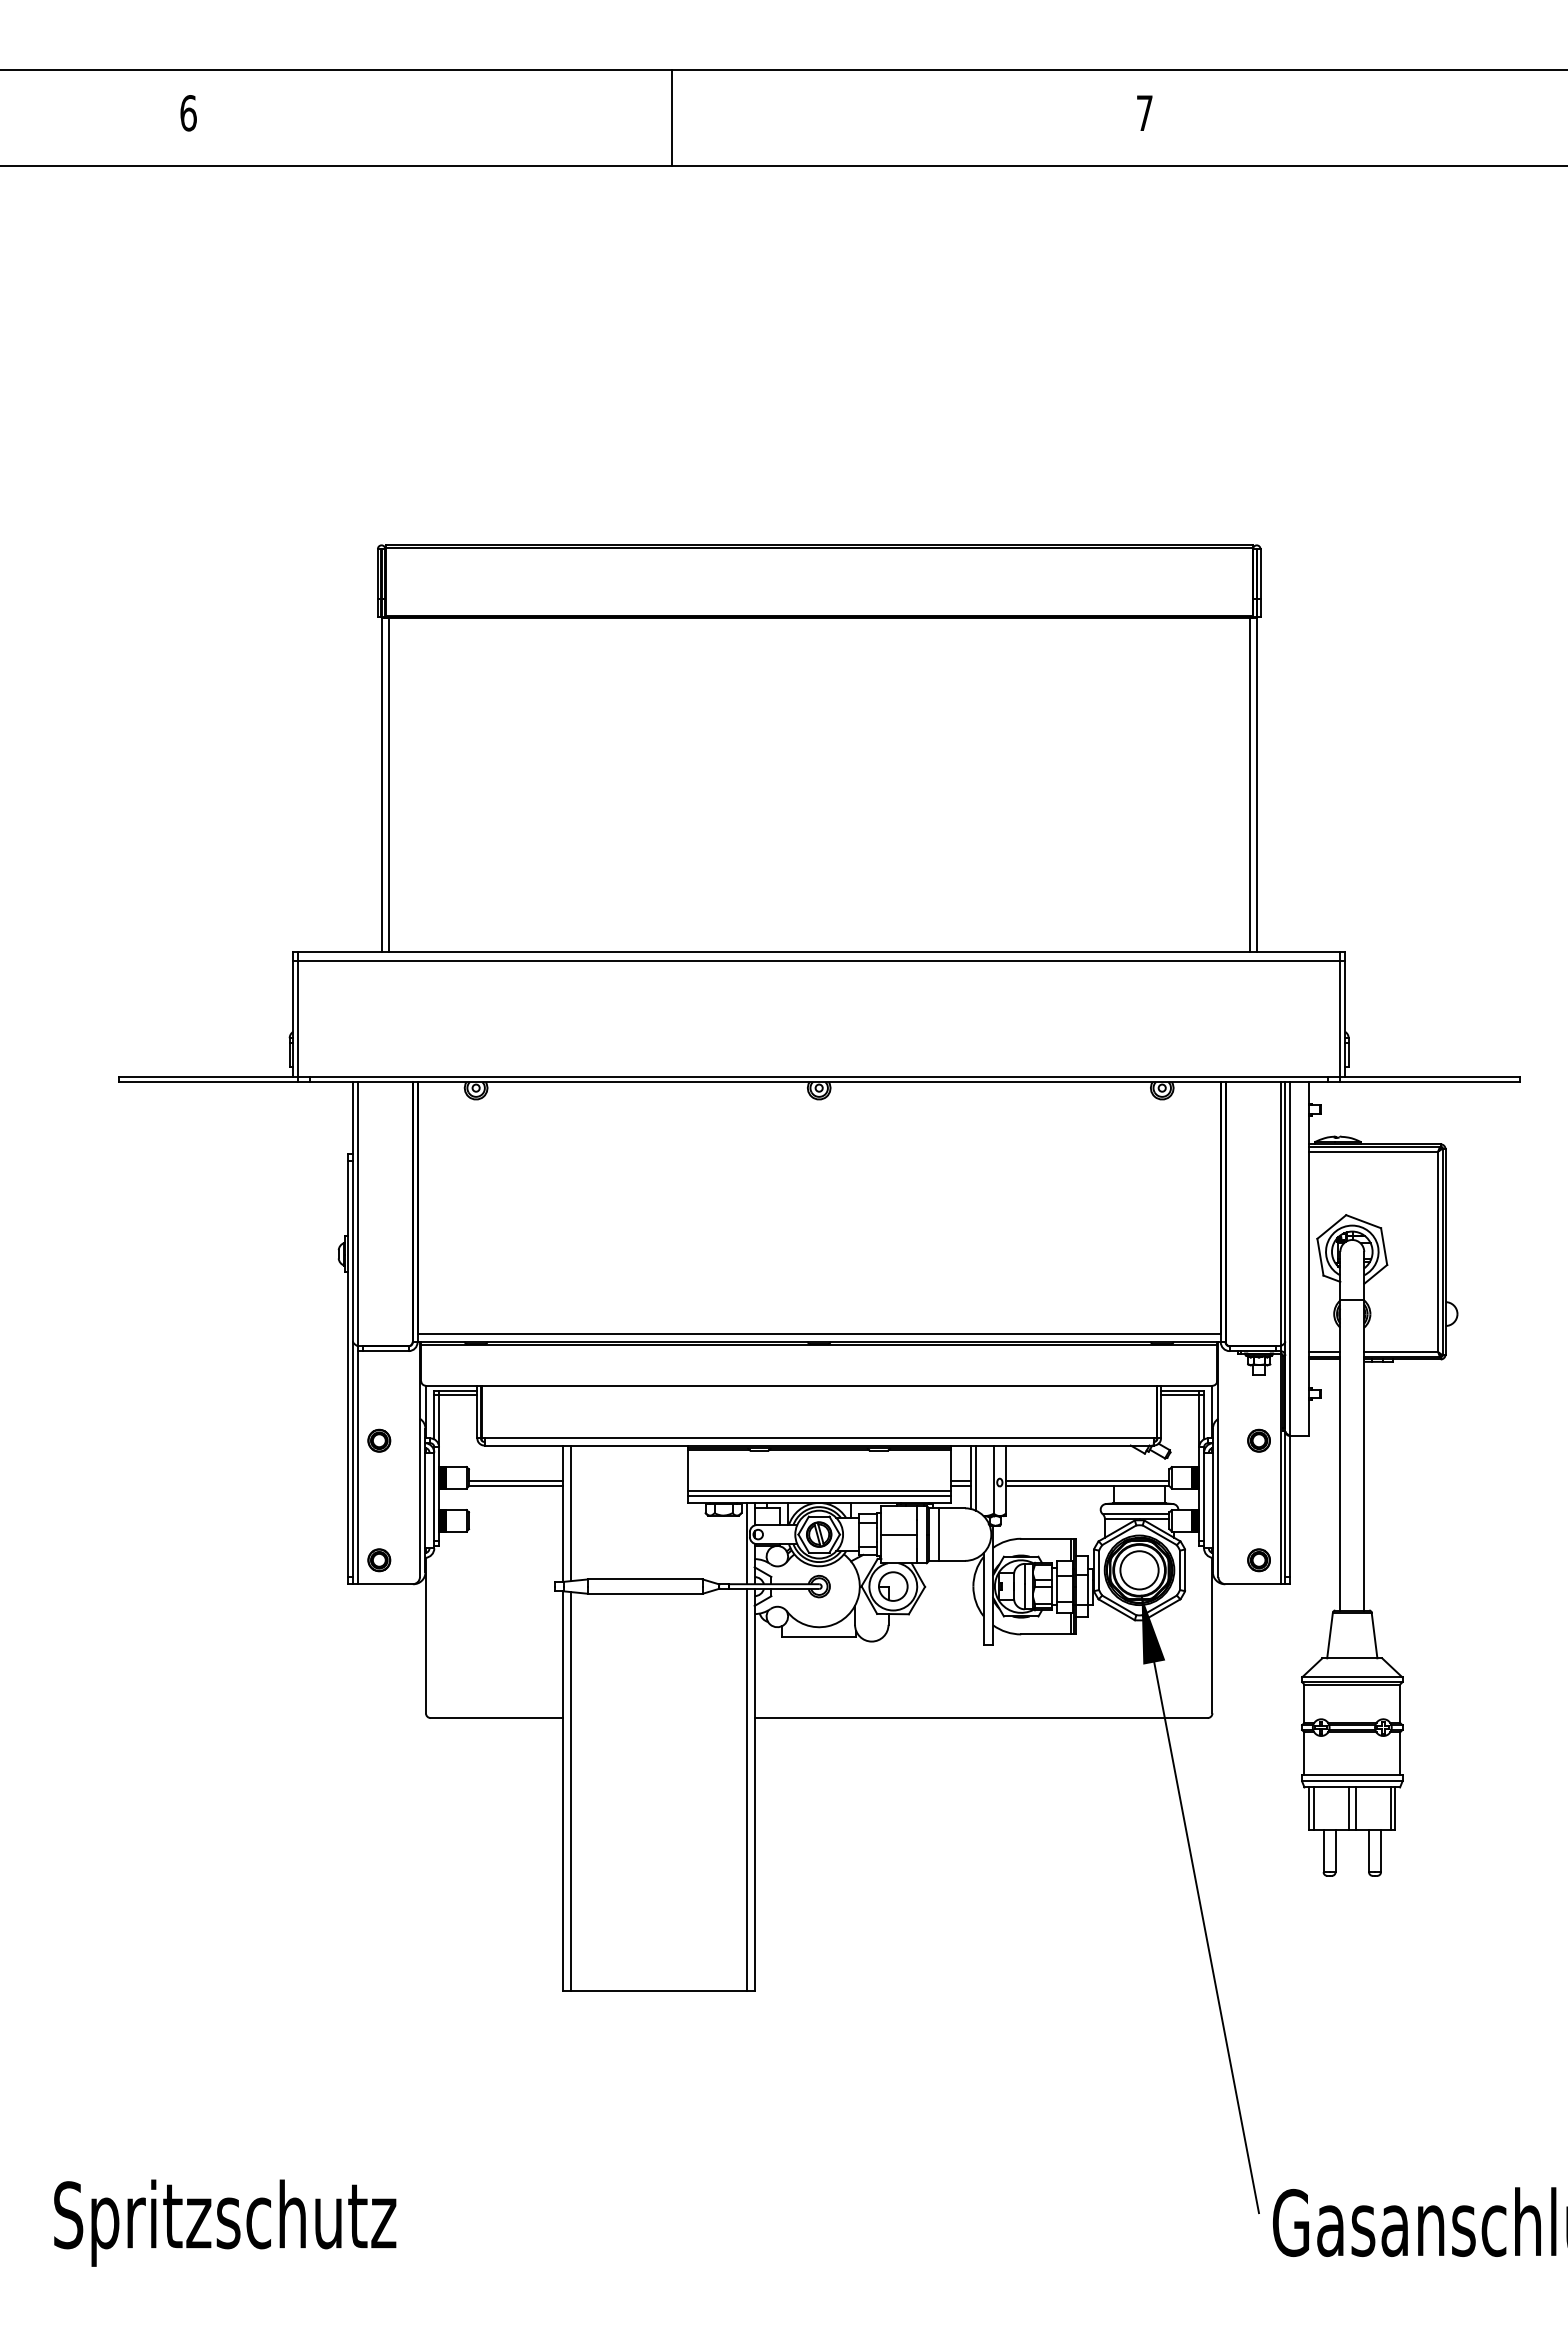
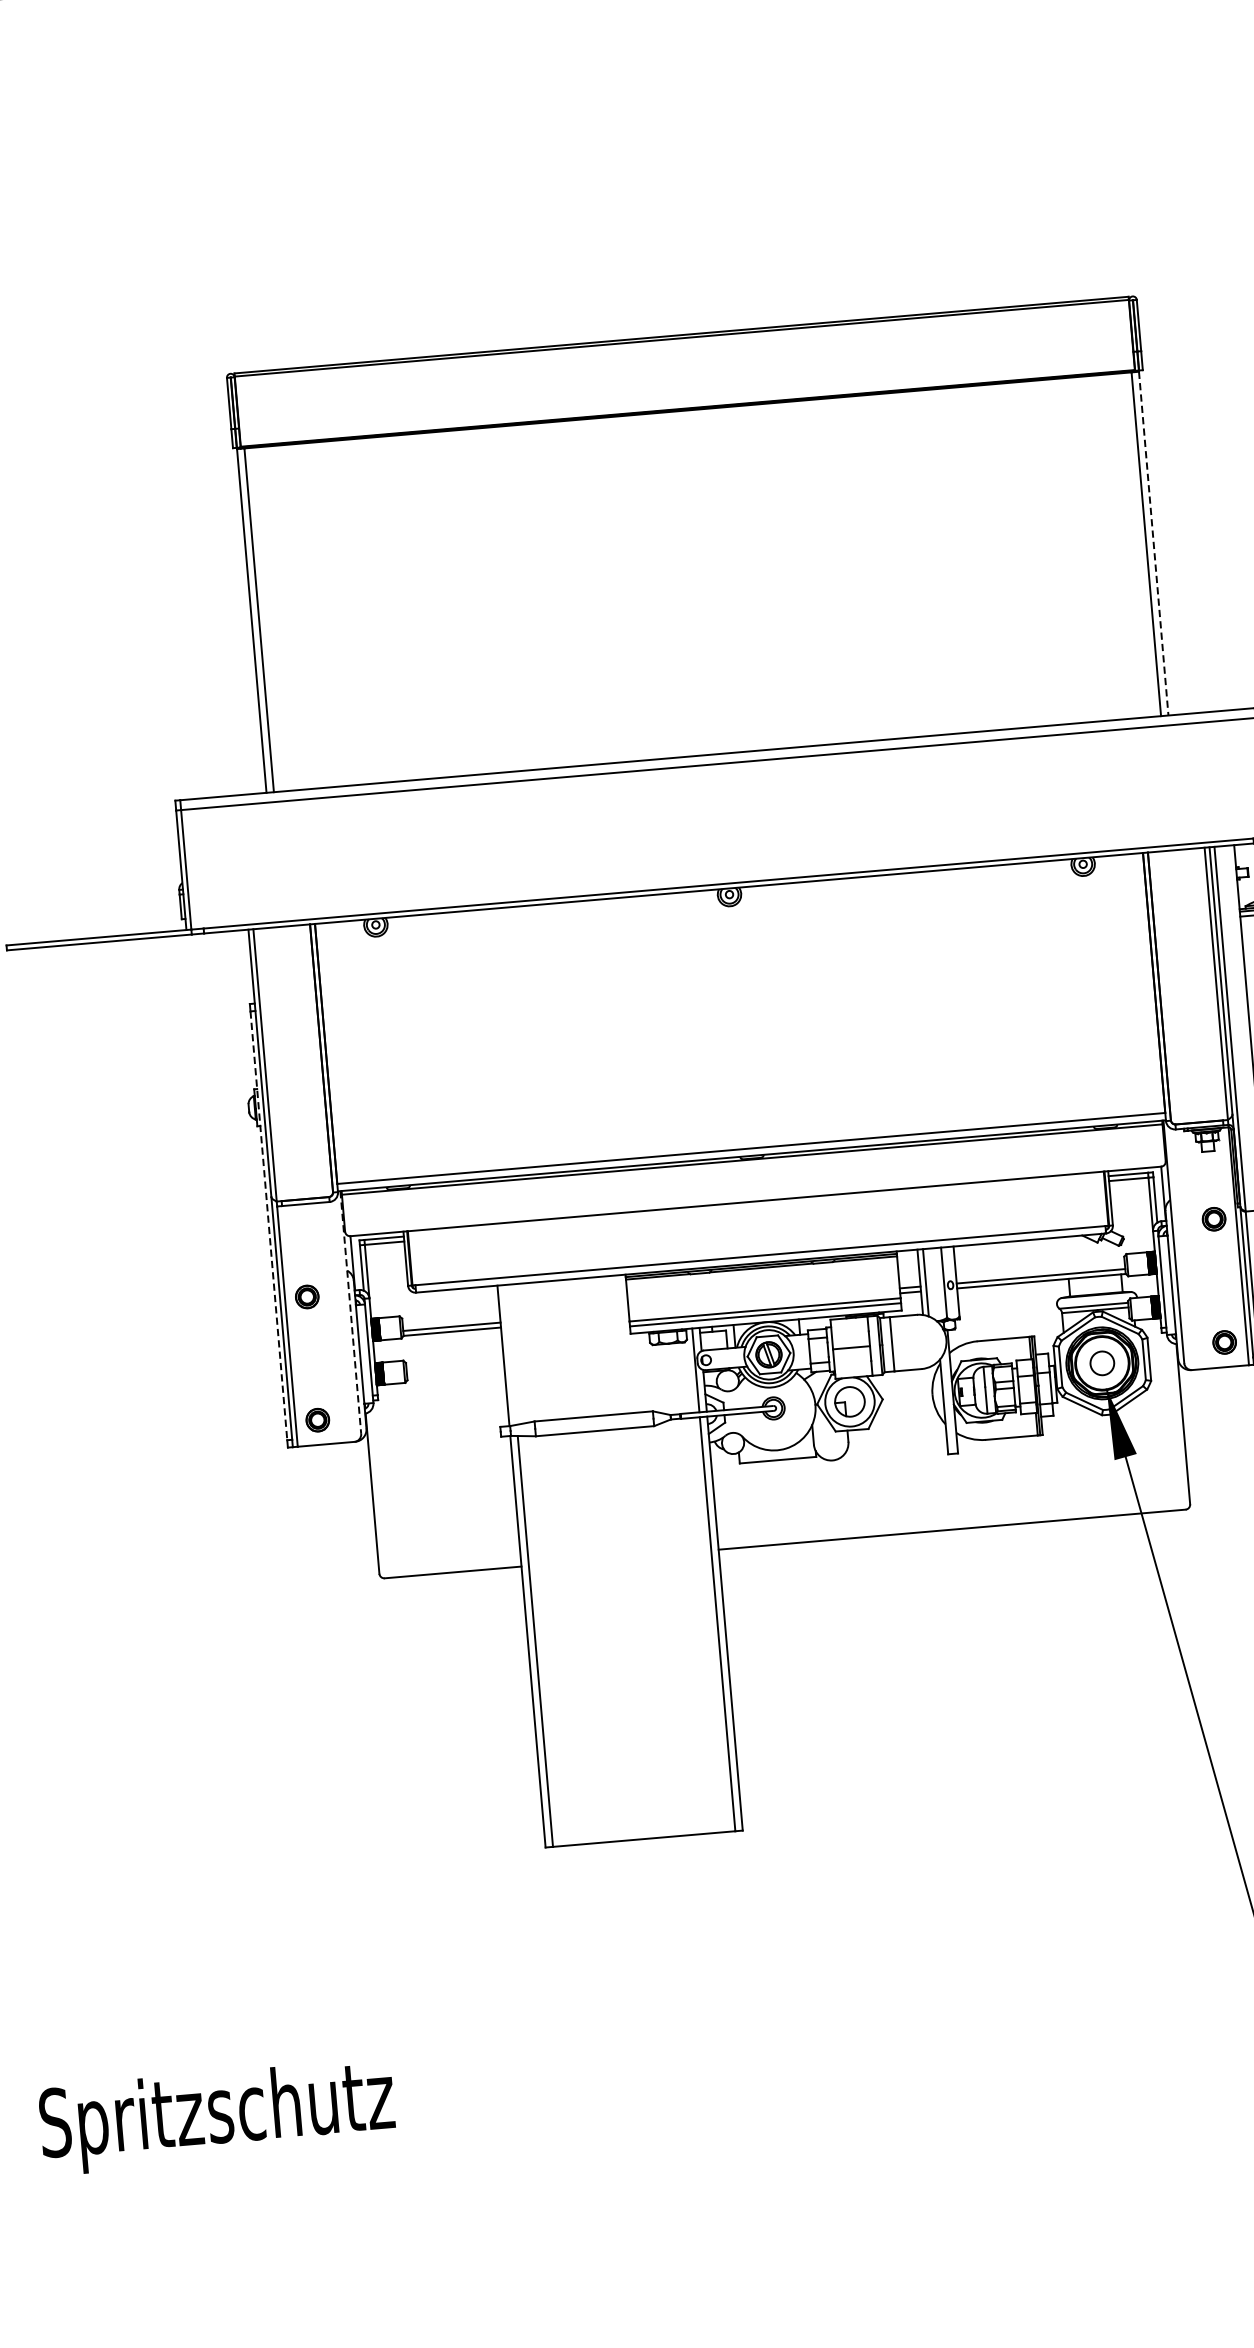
line: (1256, 785) -> (1153, 544), solid -> dashed
line: (348, 1369) -> (269, 1226), solid -> dashed
line: (419, 1459) -> (350, 1312), solid -> dashed
line: (570, 1513) -> (510, 1355), removed
circle: (1139, 1570) -> (1102, 1363), size x0.6

